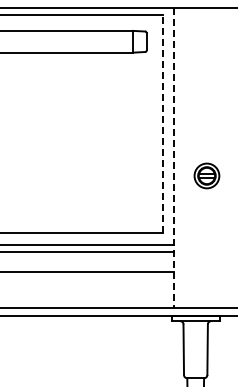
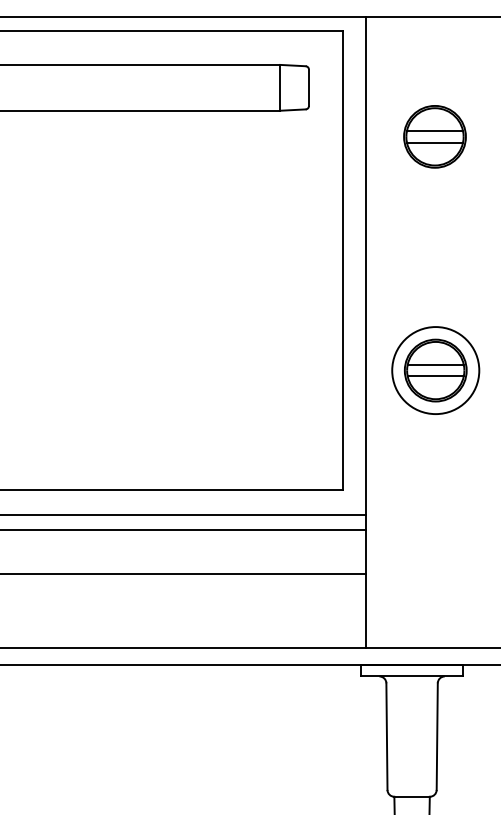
part: (206, 64) -> (434, 135), added
line: (163, 123) -> (344, 260), dashed -> solid
line: (173, 157) -> (365, 331), dashed -> solid
part: (206, 175) -> (434, 369), size x1.67

